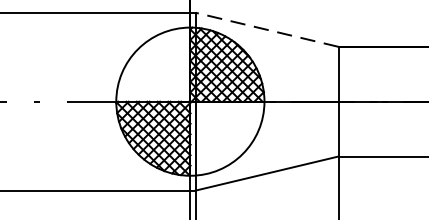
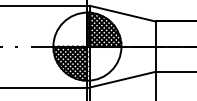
line: (266, 29) -> (122, 13), dashed -> solid

